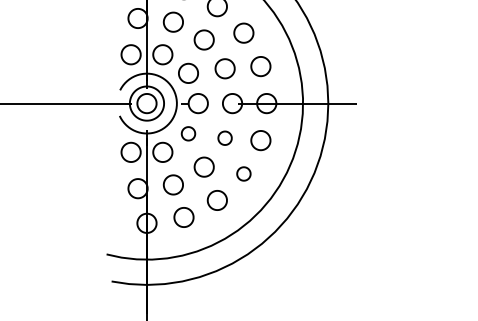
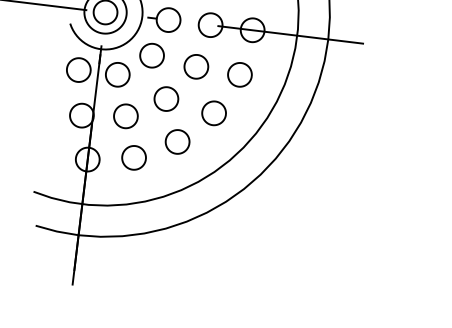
part: (188, 133) -> (152, 55), size x1.43
part: (224, 137) -> (195, 65), size x1.43
part: (243, 173) -> (213, 112), size x1.43

